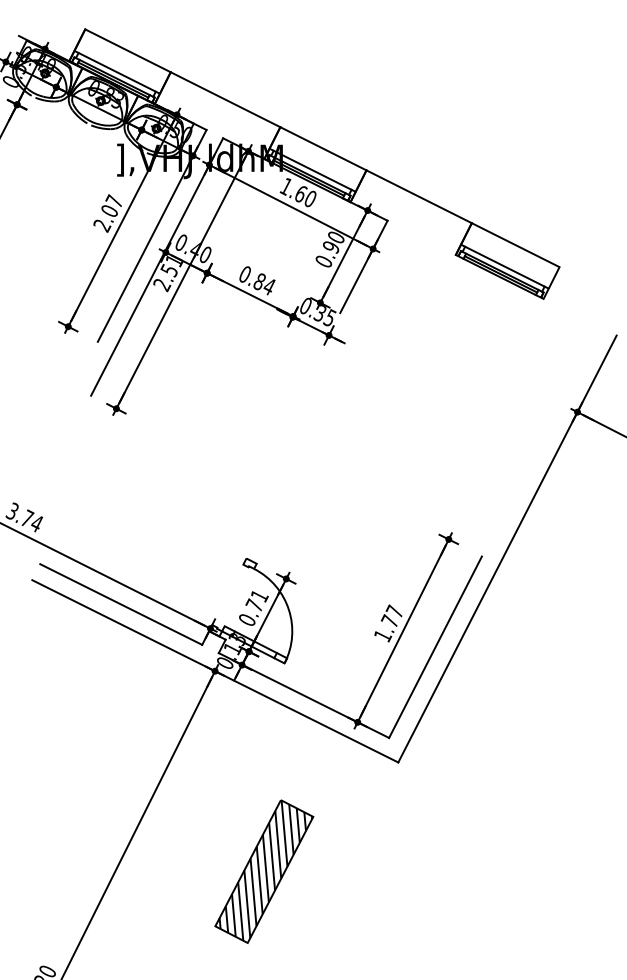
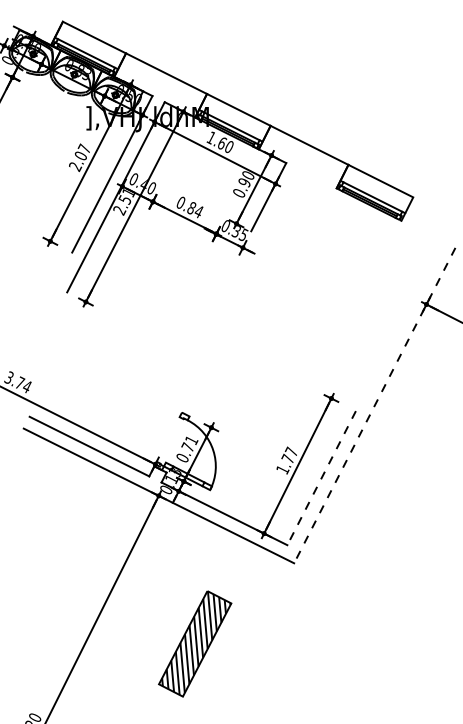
line: (507, 549) -> (374, 405), solid -> dashed
line: (435, 647) -> (321, 478), solid -> dashed

